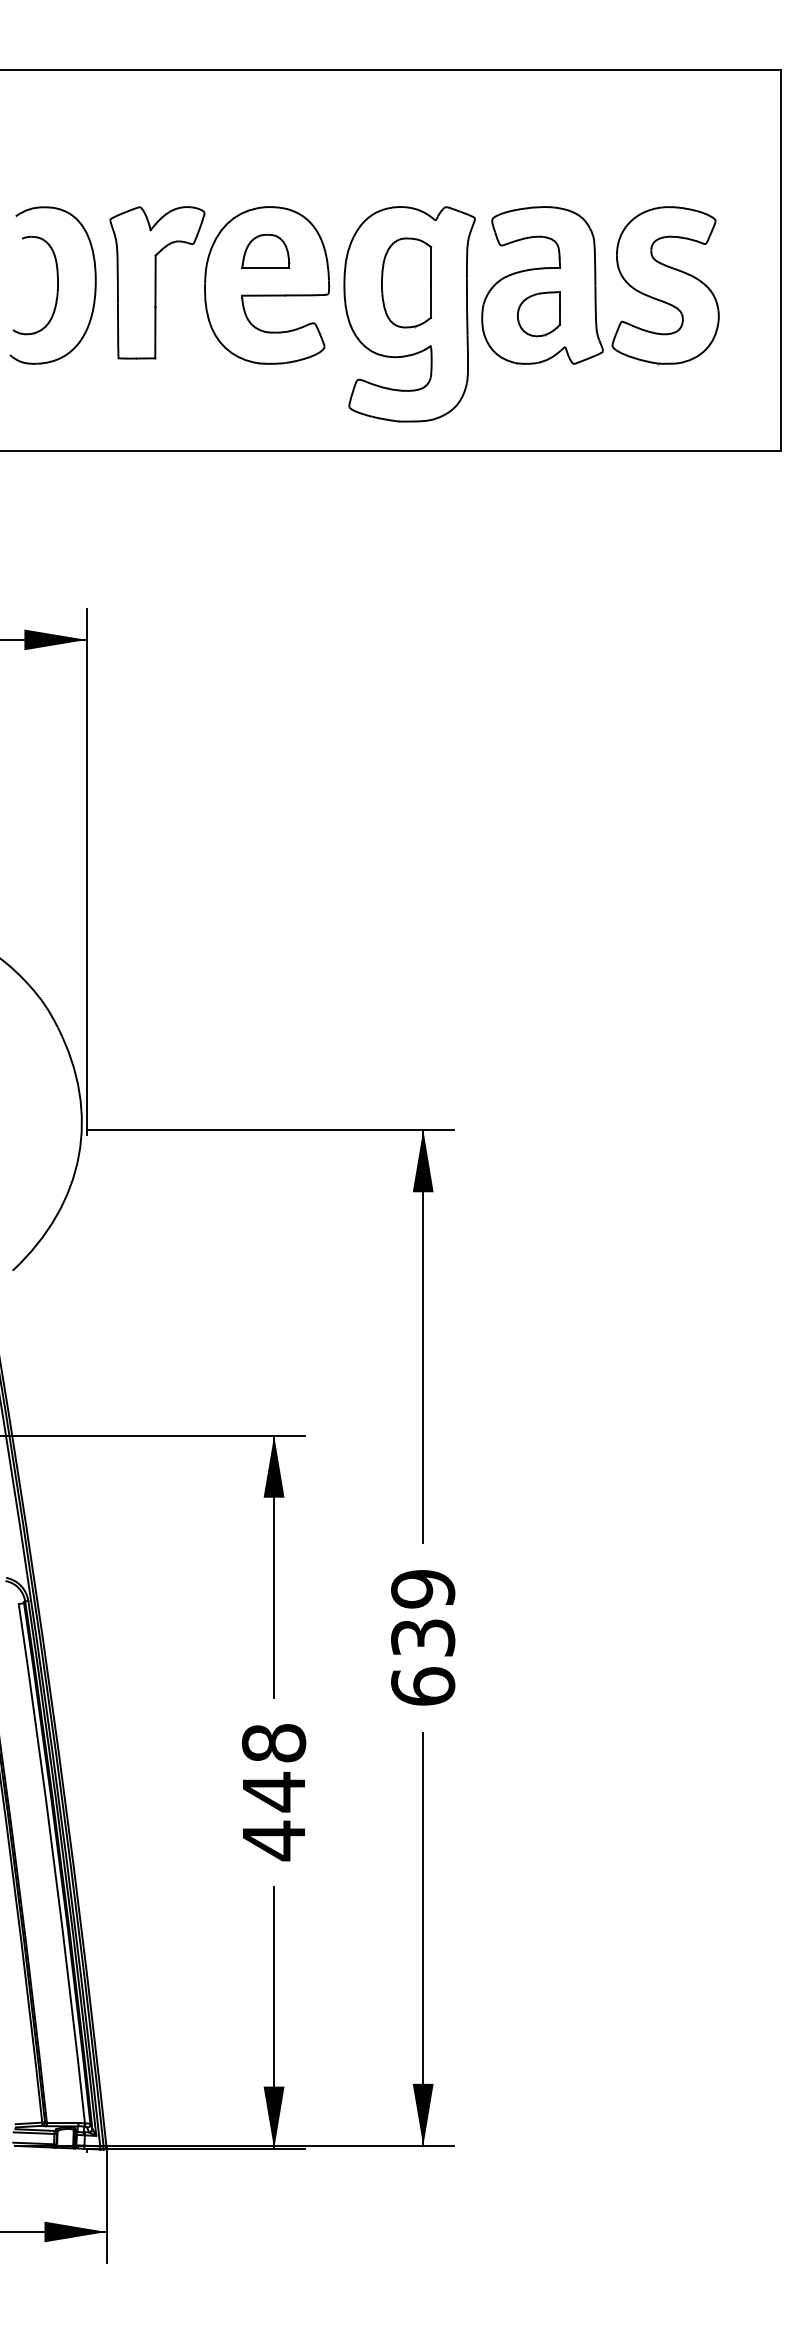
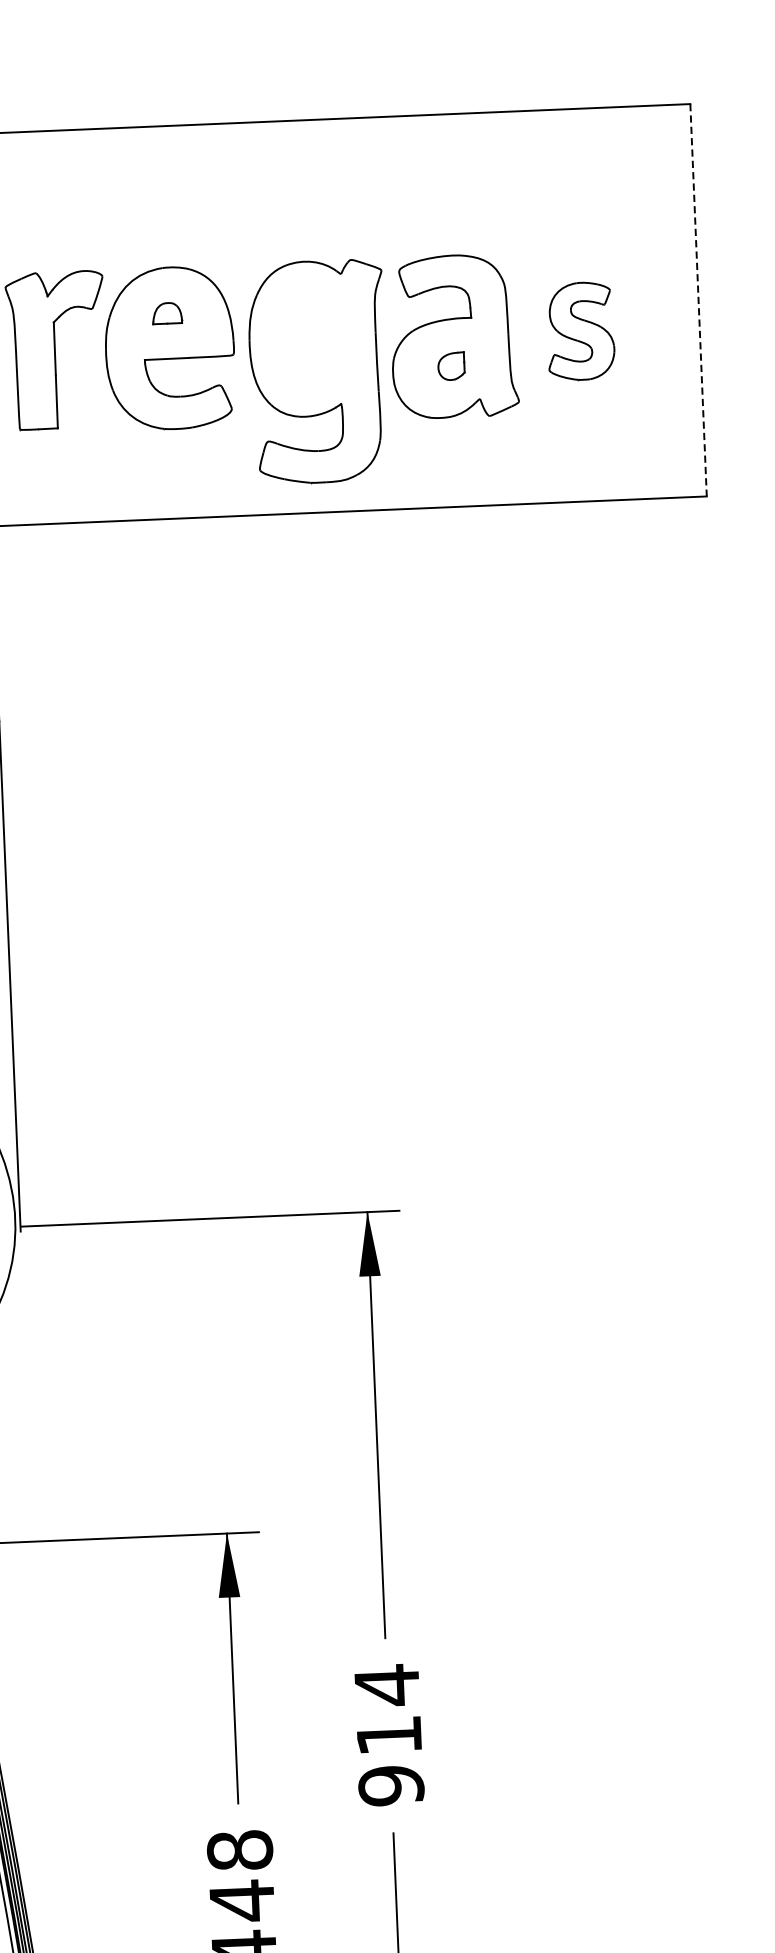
part: (265, 251) -> (166, 313), size x0.6
line: (780, 260) -> (698, 300), solid -> dashed
part: (406, 282) -> (313, 339), removed
part: (665, 285) -> (580, 331), size x0.6
part: (538, 314) -> (450, 366), size x0.6
text: (423, 1637) -> (389, 1735), 639 -> 914

